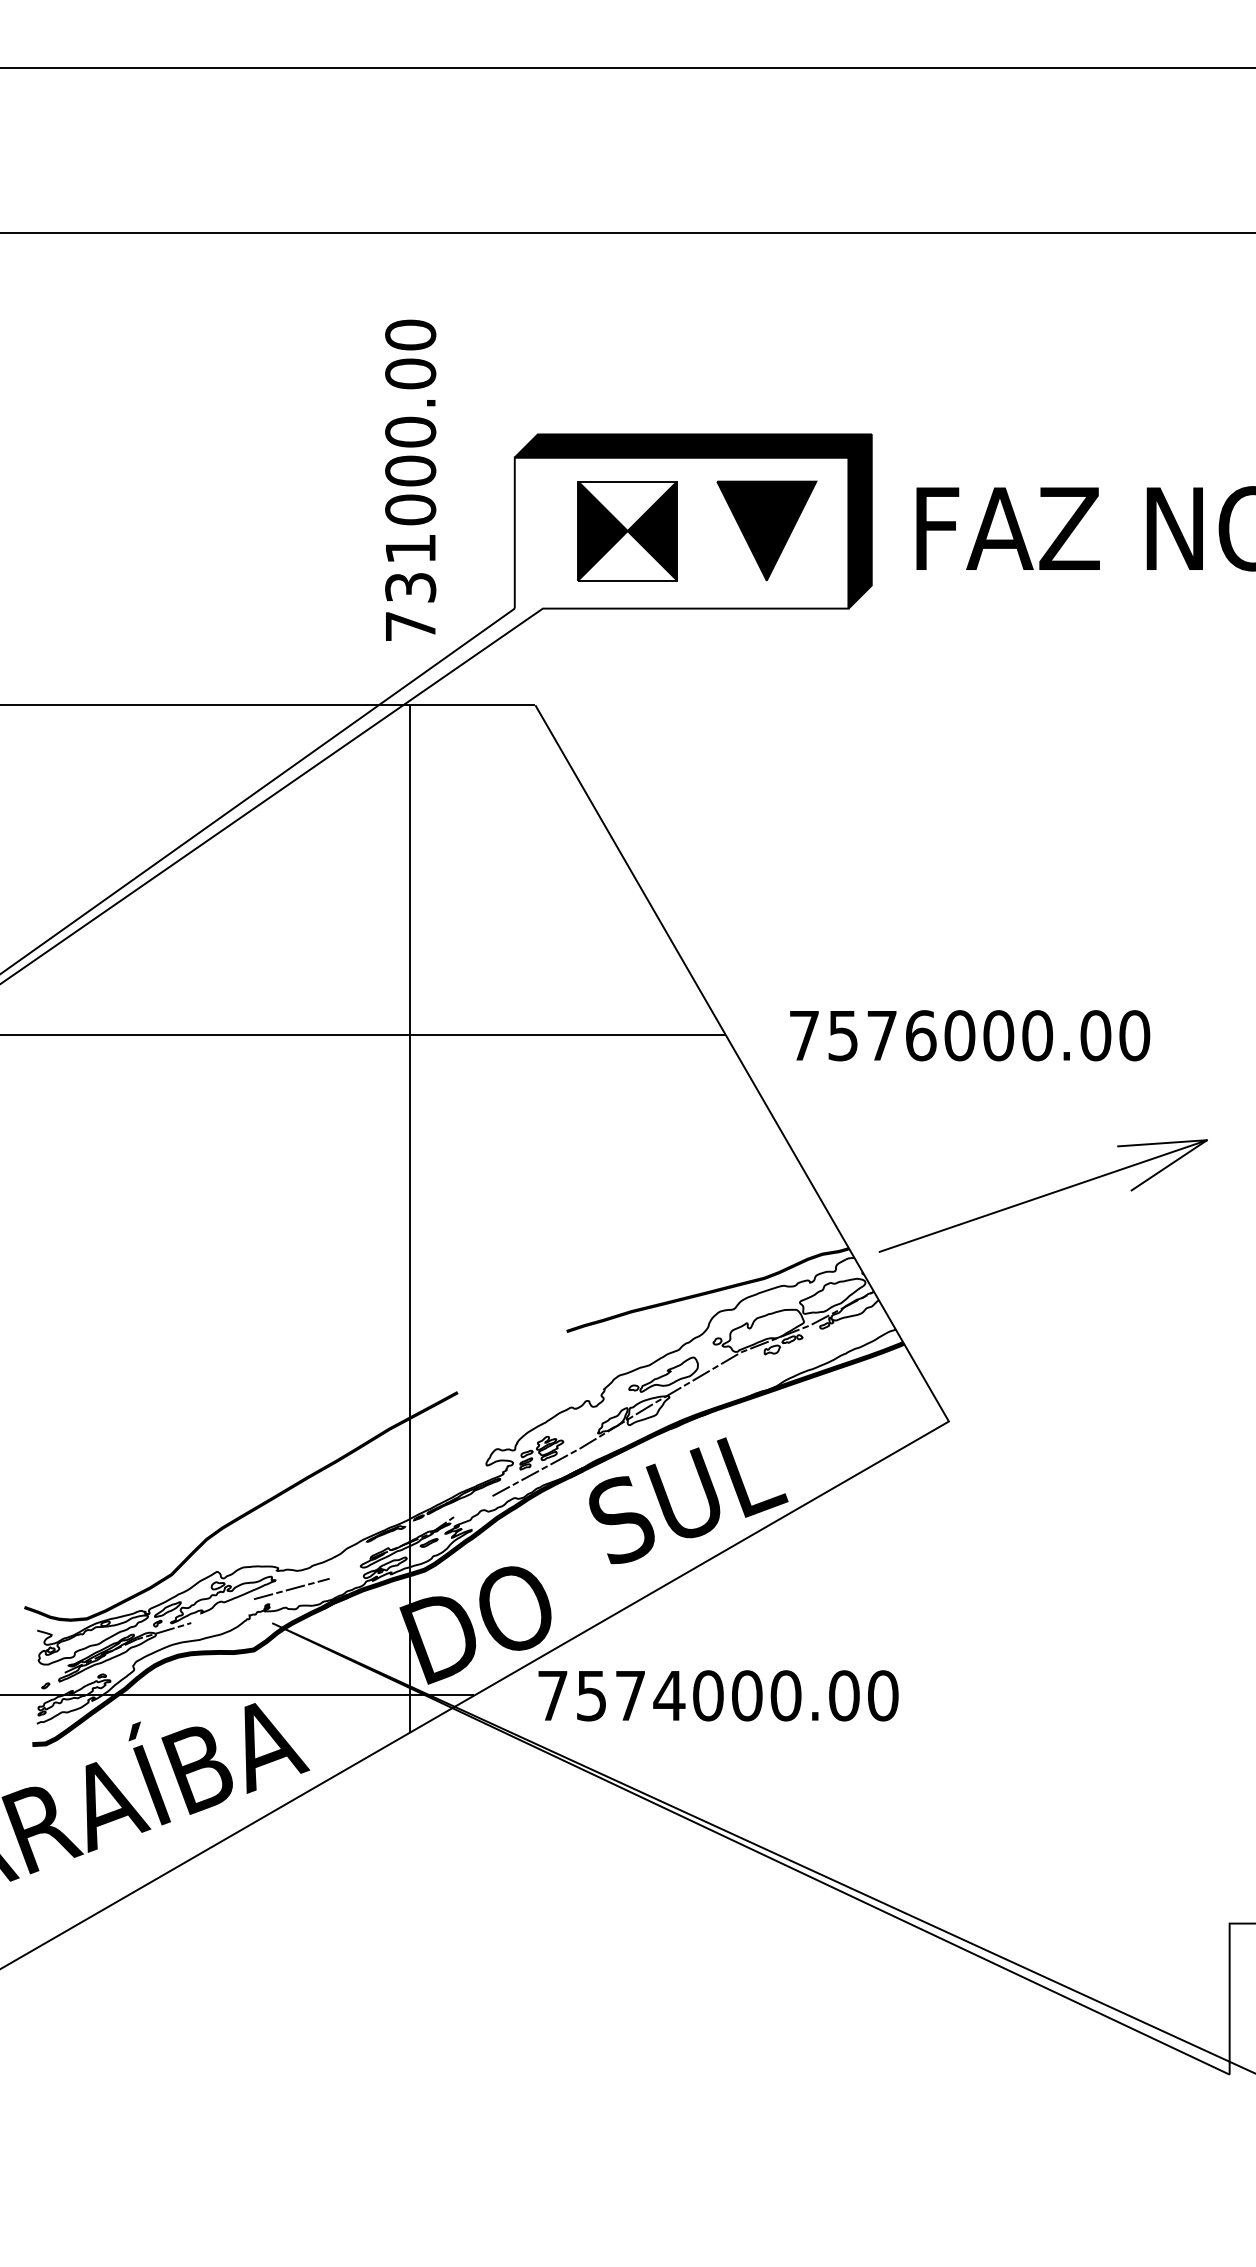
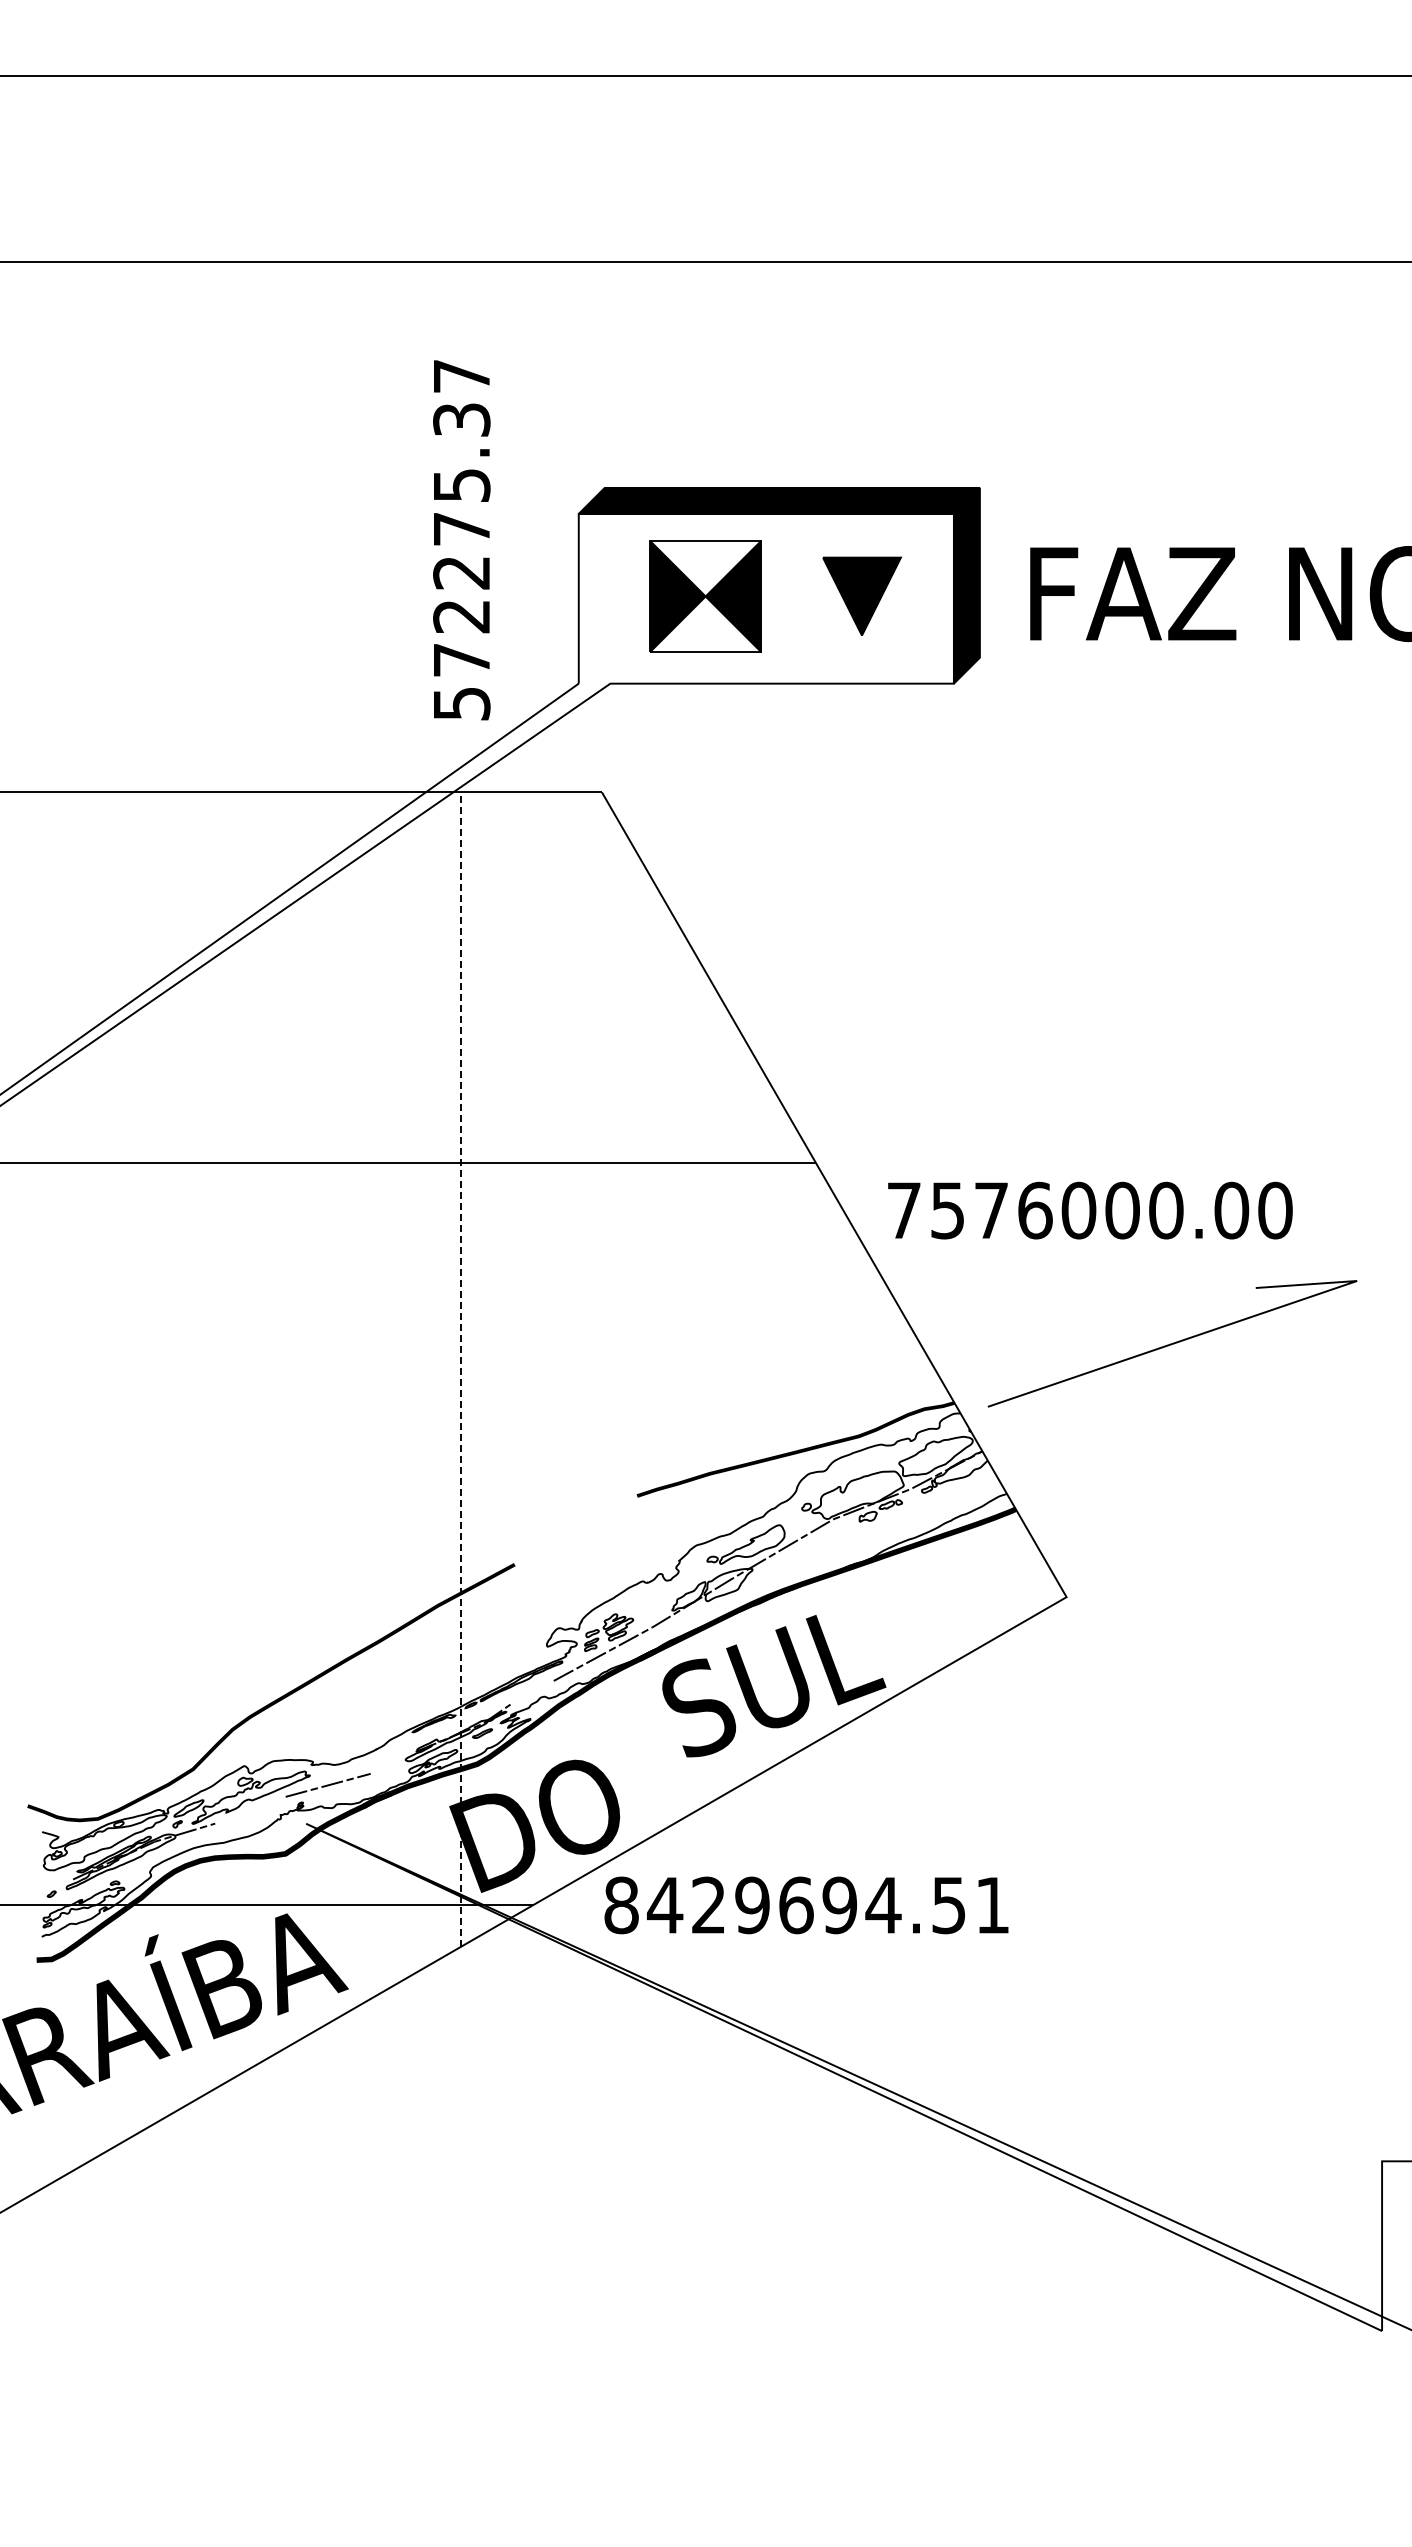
text: (410, 480) -> (461, 539), 731000.00 -> 572275.37
part: (766, 531) -> (861, 596), size x0.7
text: (970, 1035) -> (1090, 1210), moved
line: (1168, 1165) -> (1313, 1309), removed
line: (410, 1218) -> (461, 1369), solid -> dashed
text: (718, 1695) -> (807, 1905), 7574000.00 -> 8429694.51

